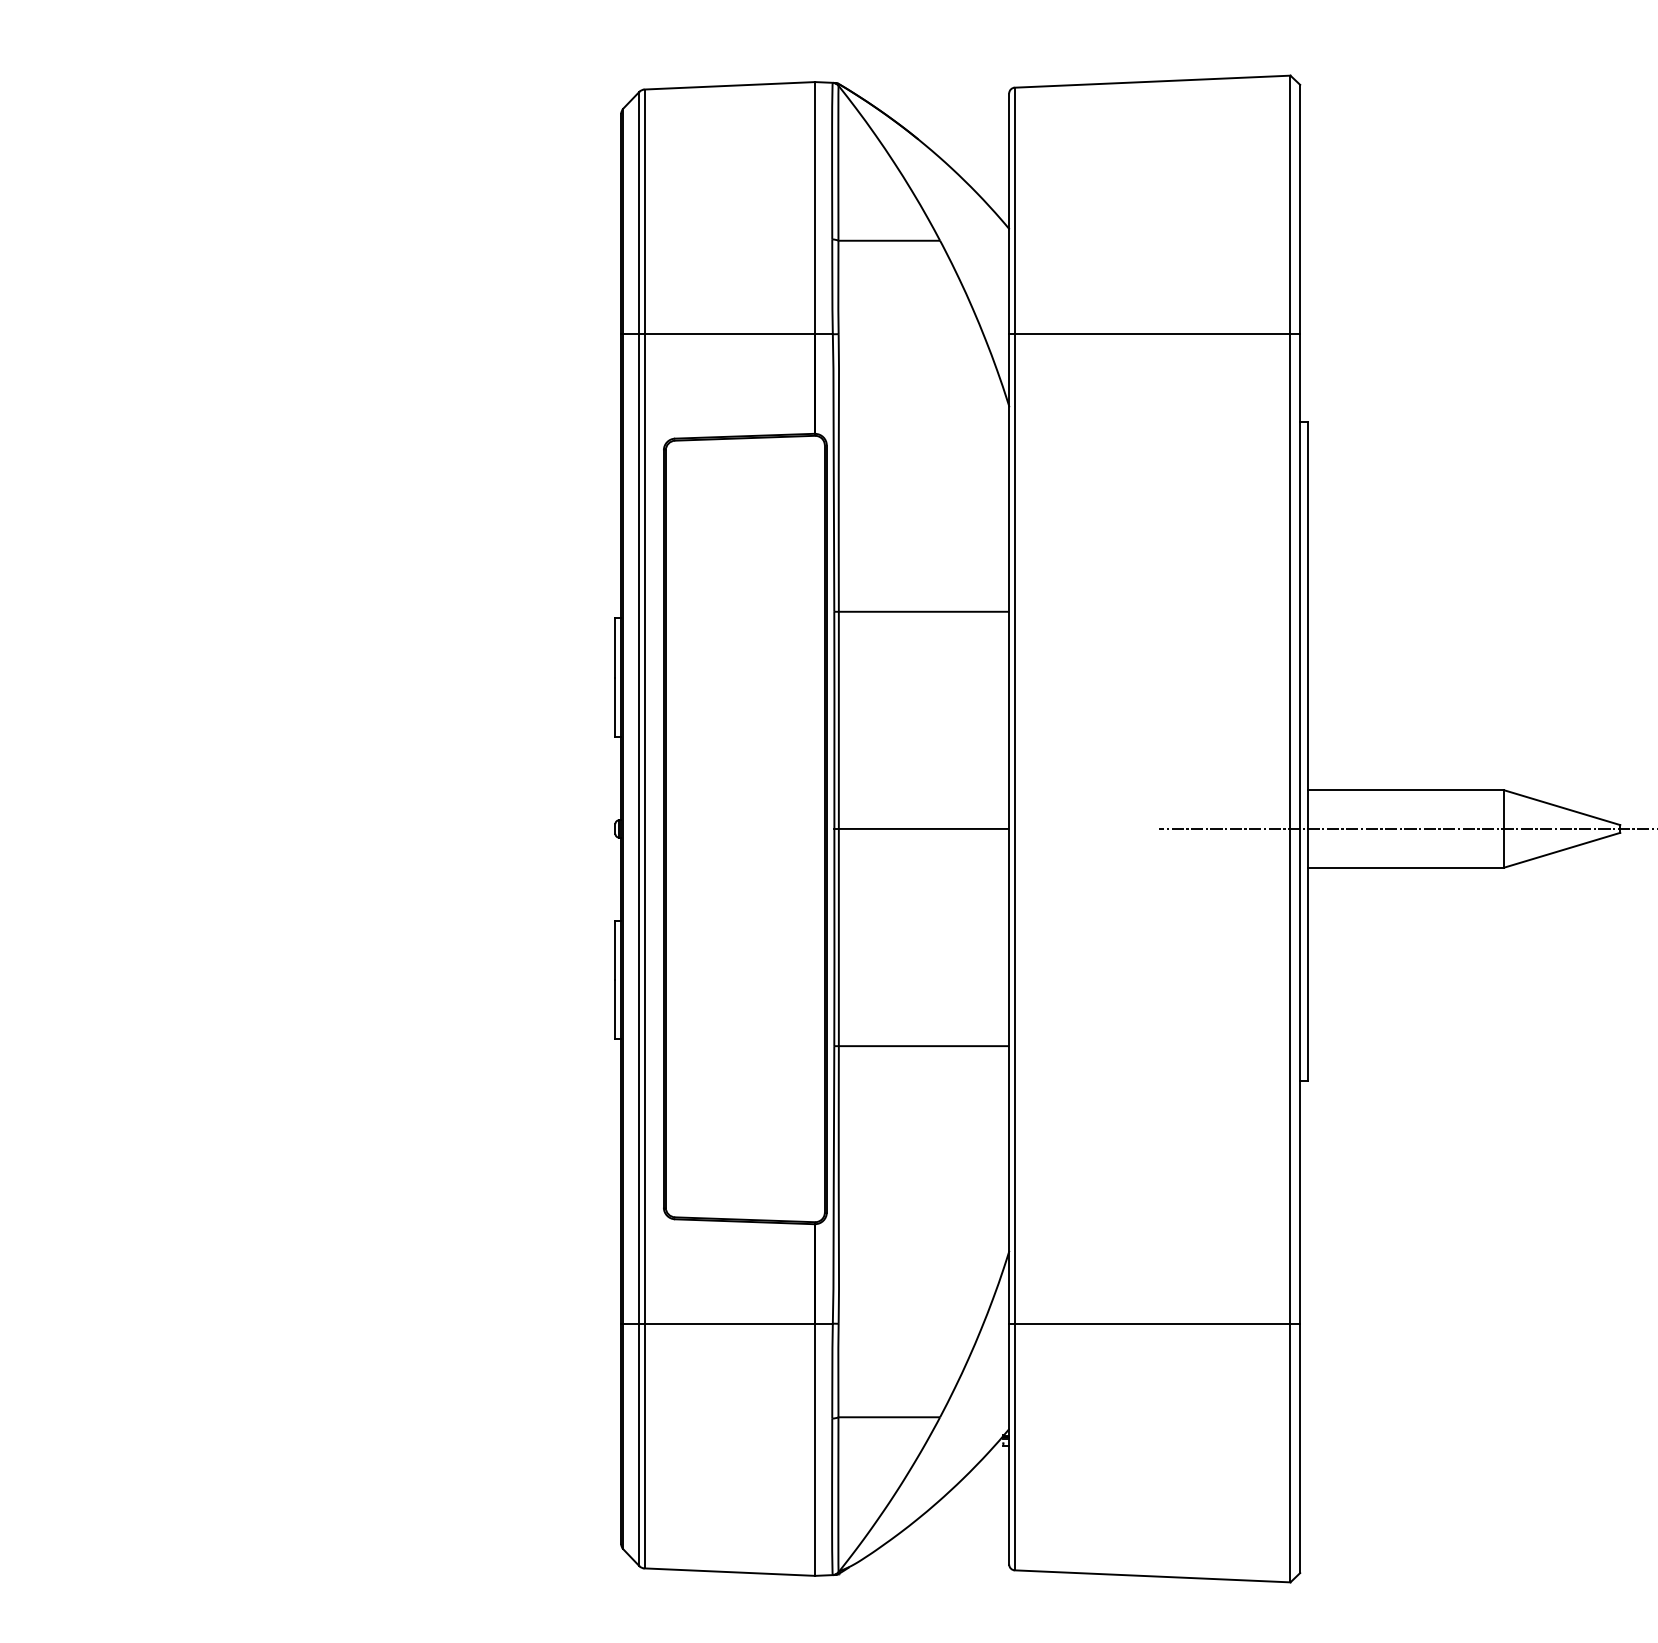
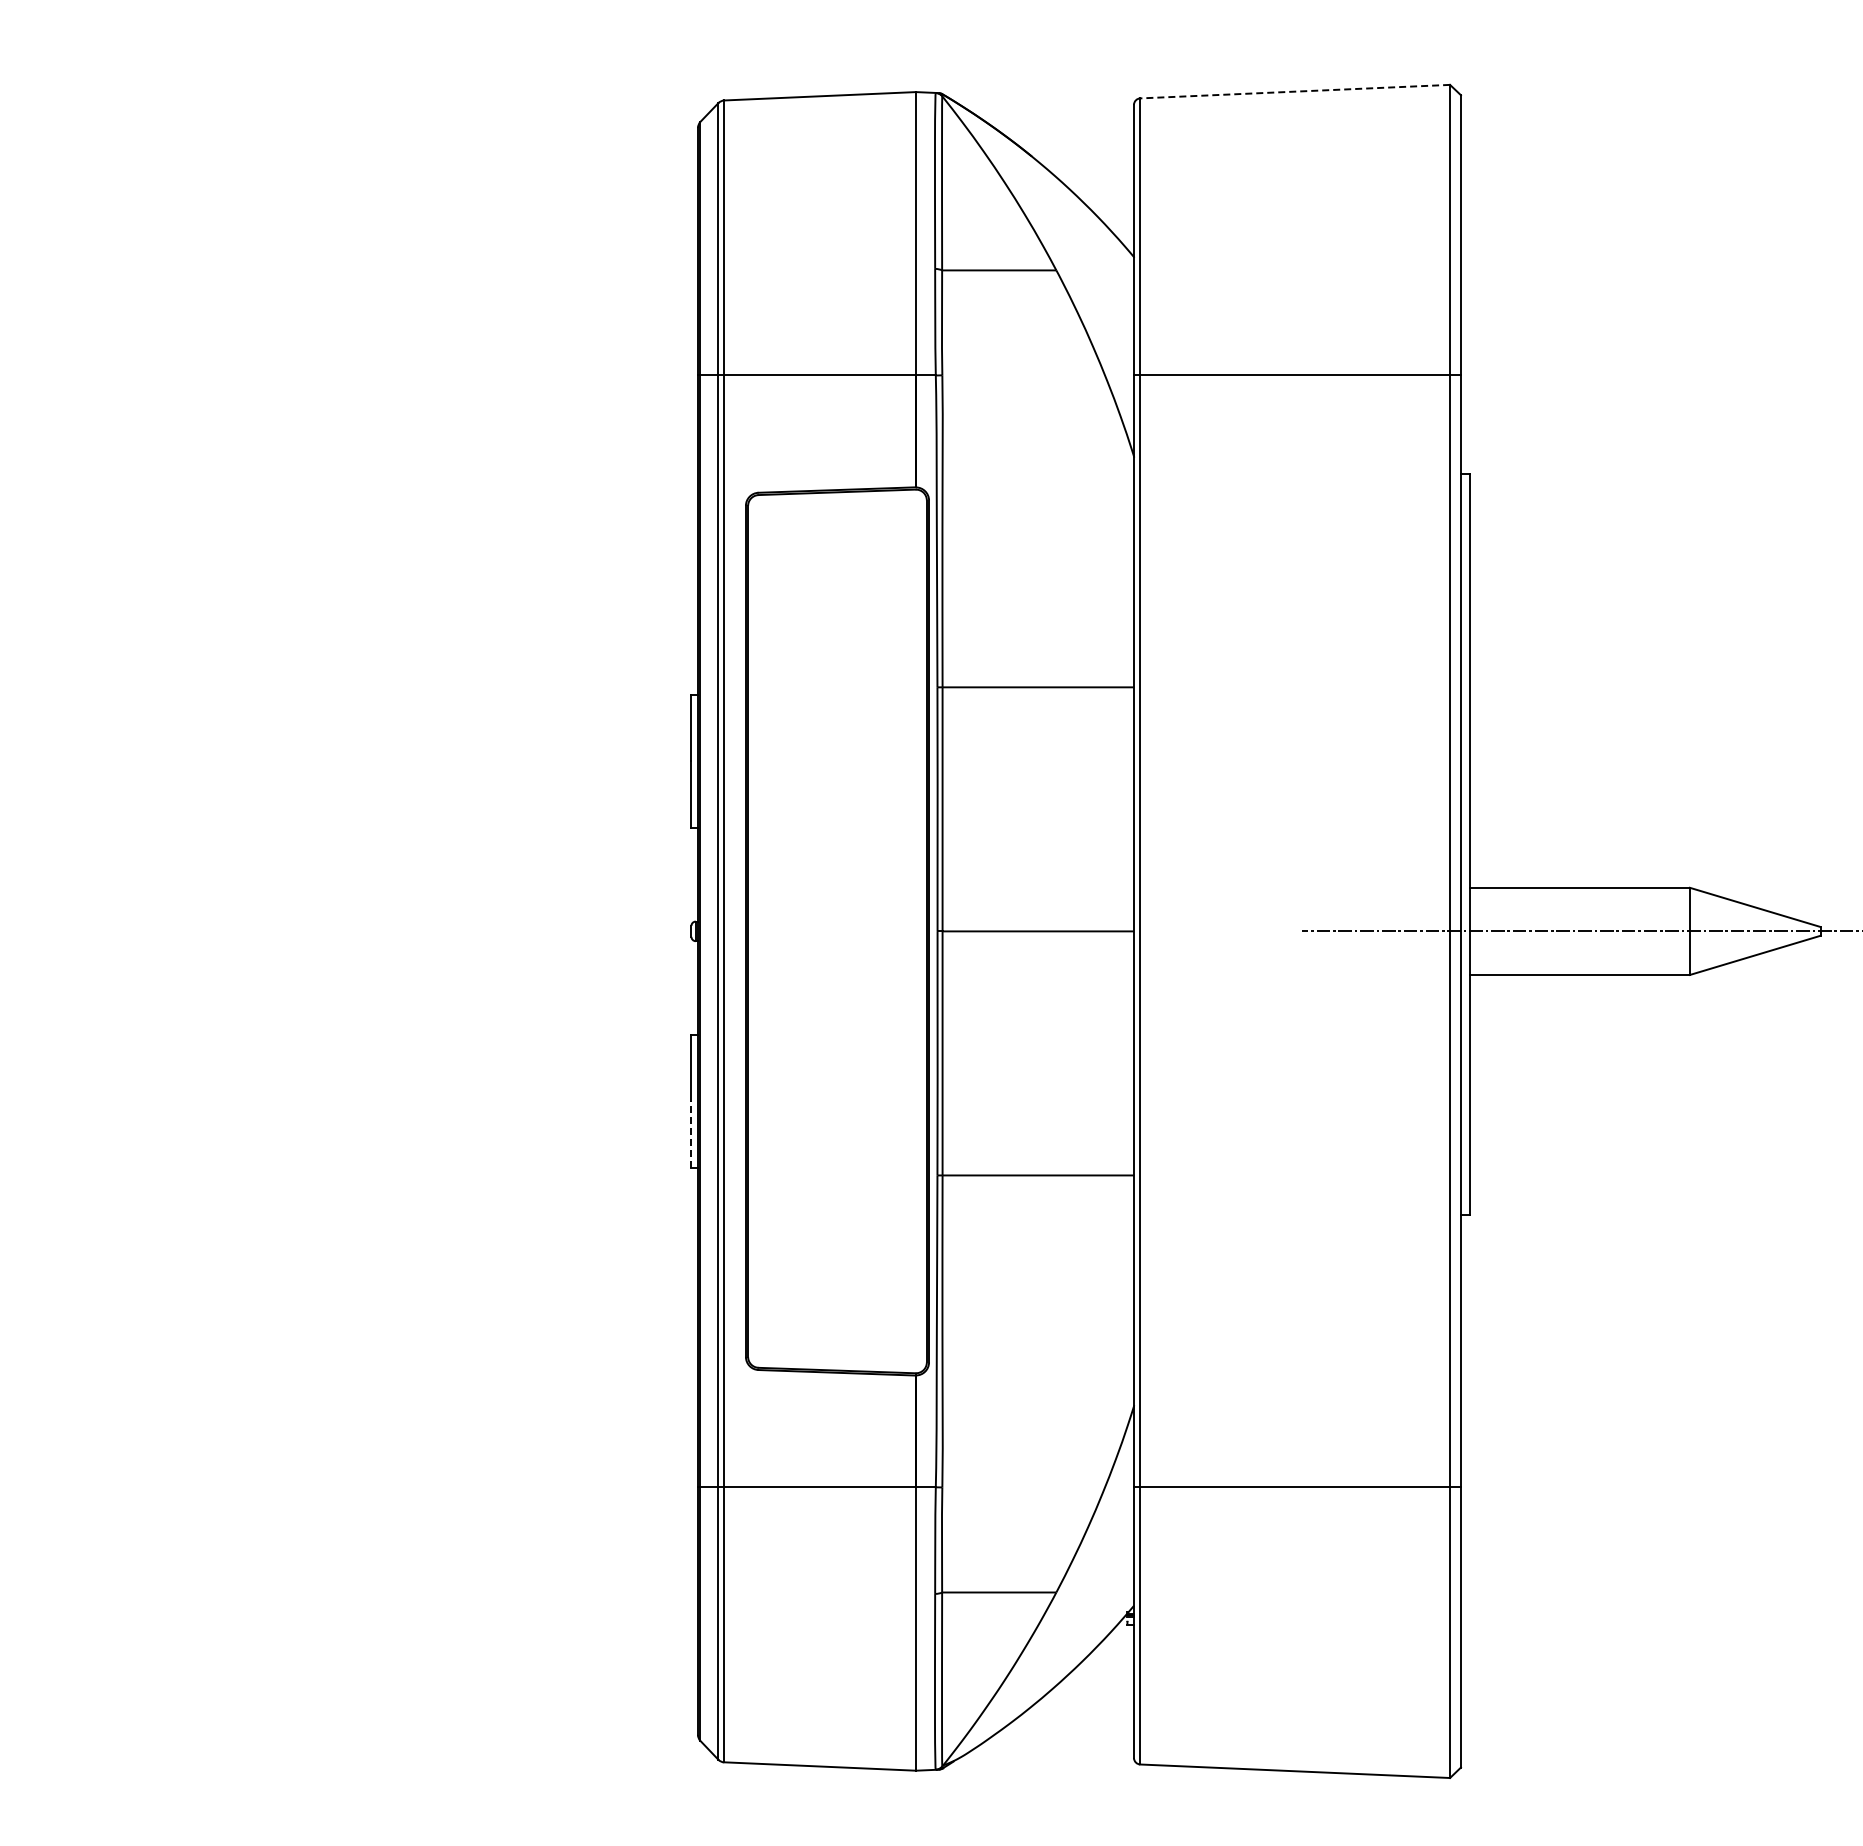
line: (1152, 81) -> (1294, 91), solid -> dashed
line: (615, 1009) -> (691, 1134), solid -> dashed

